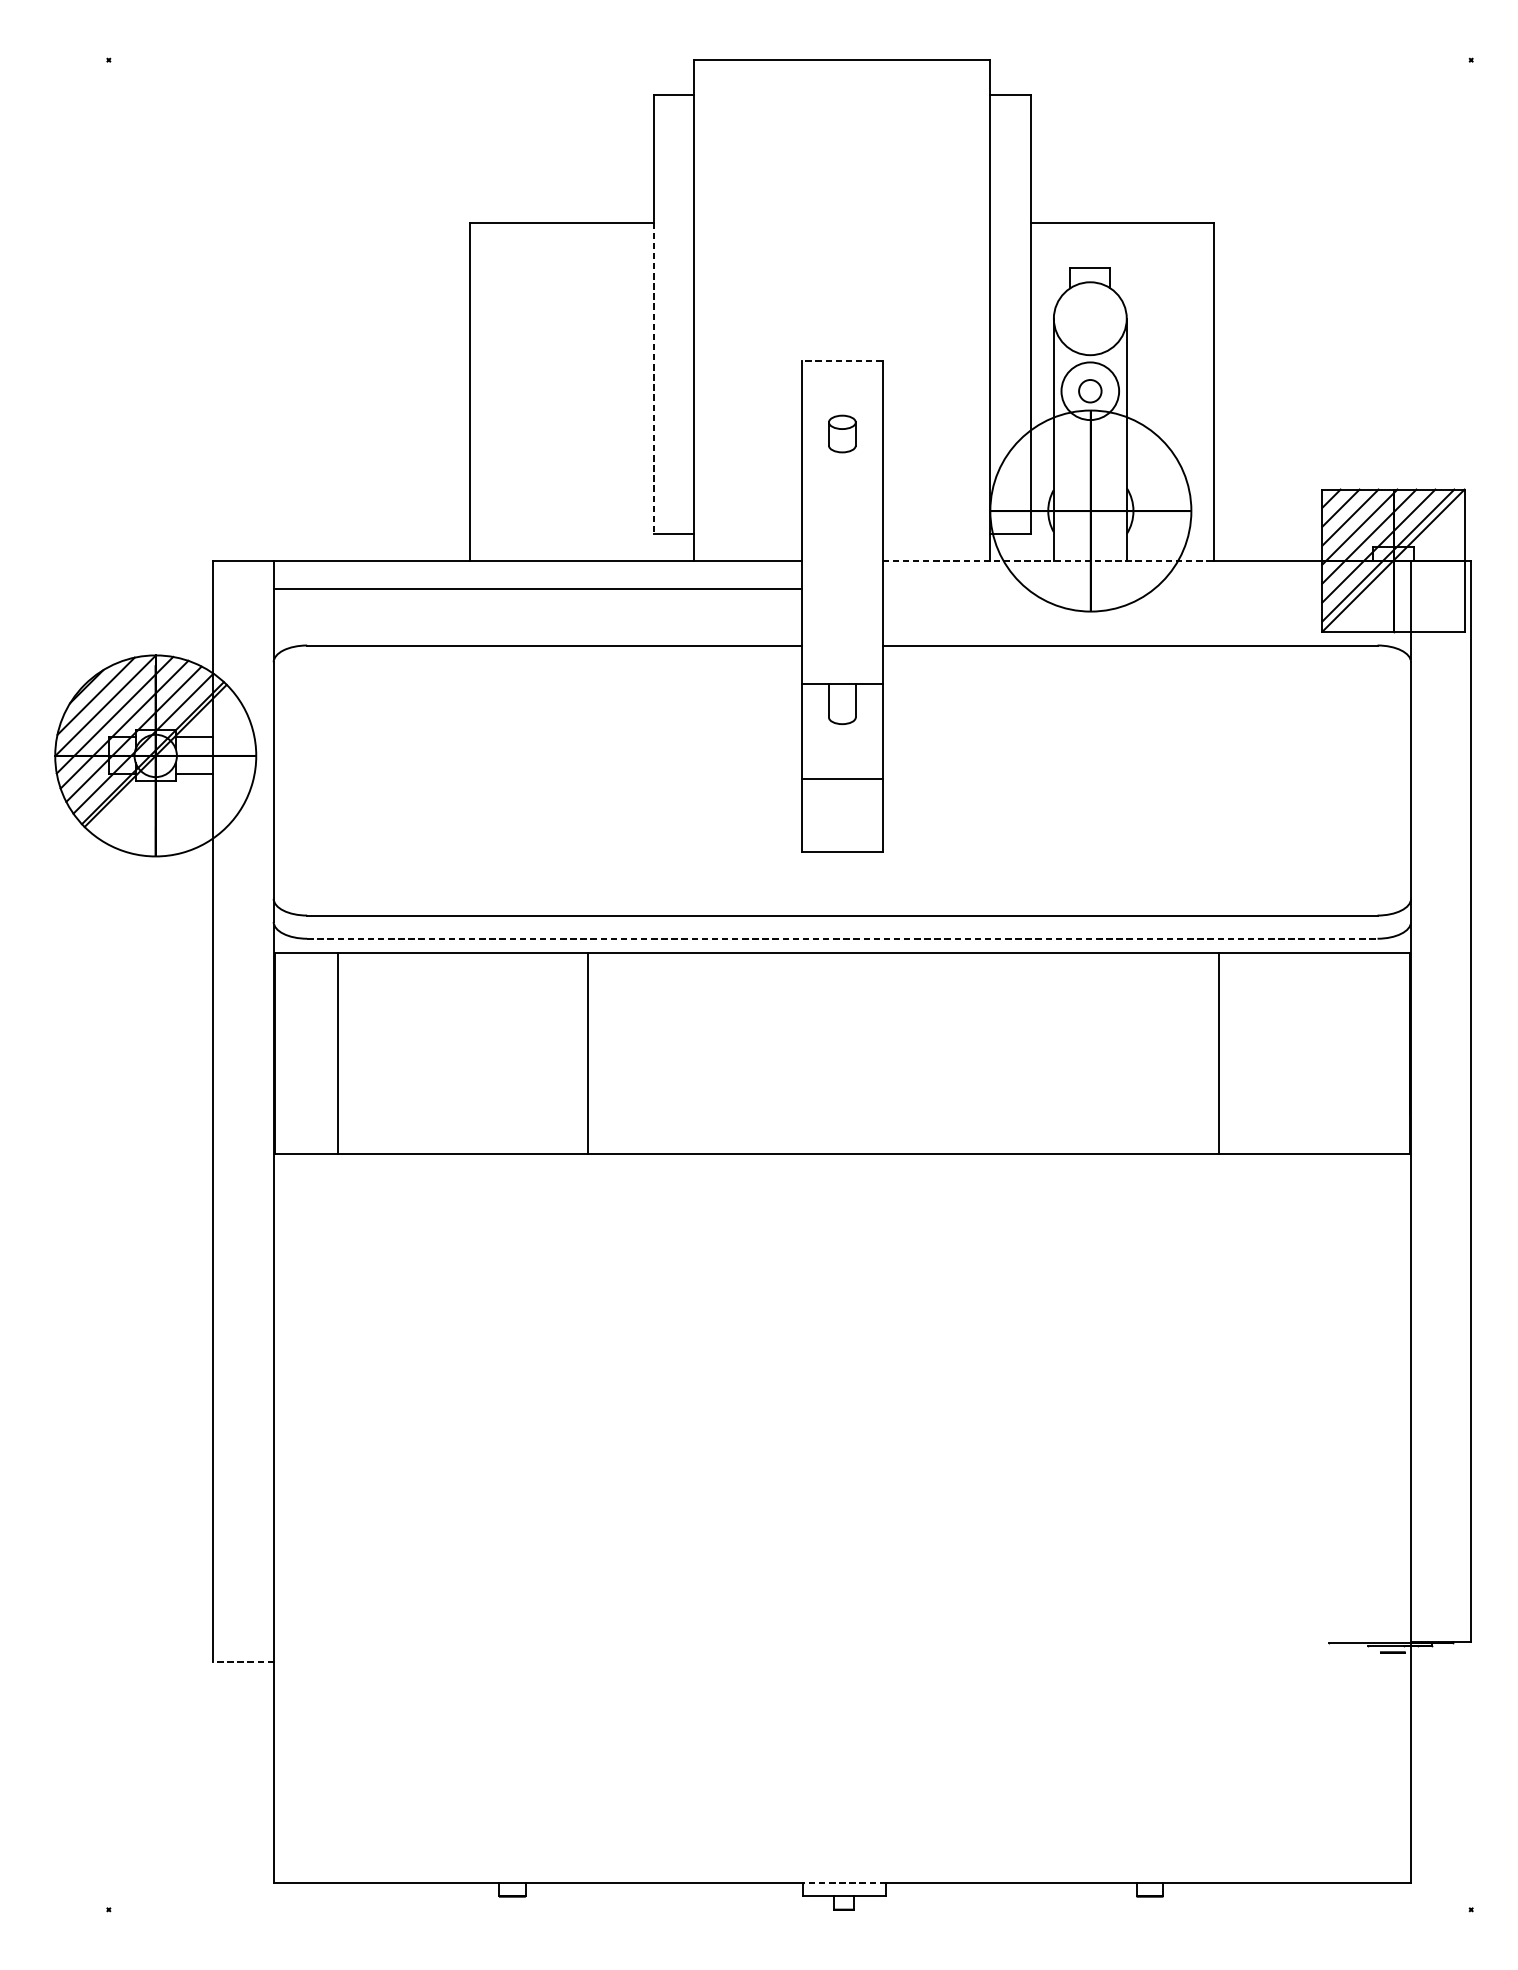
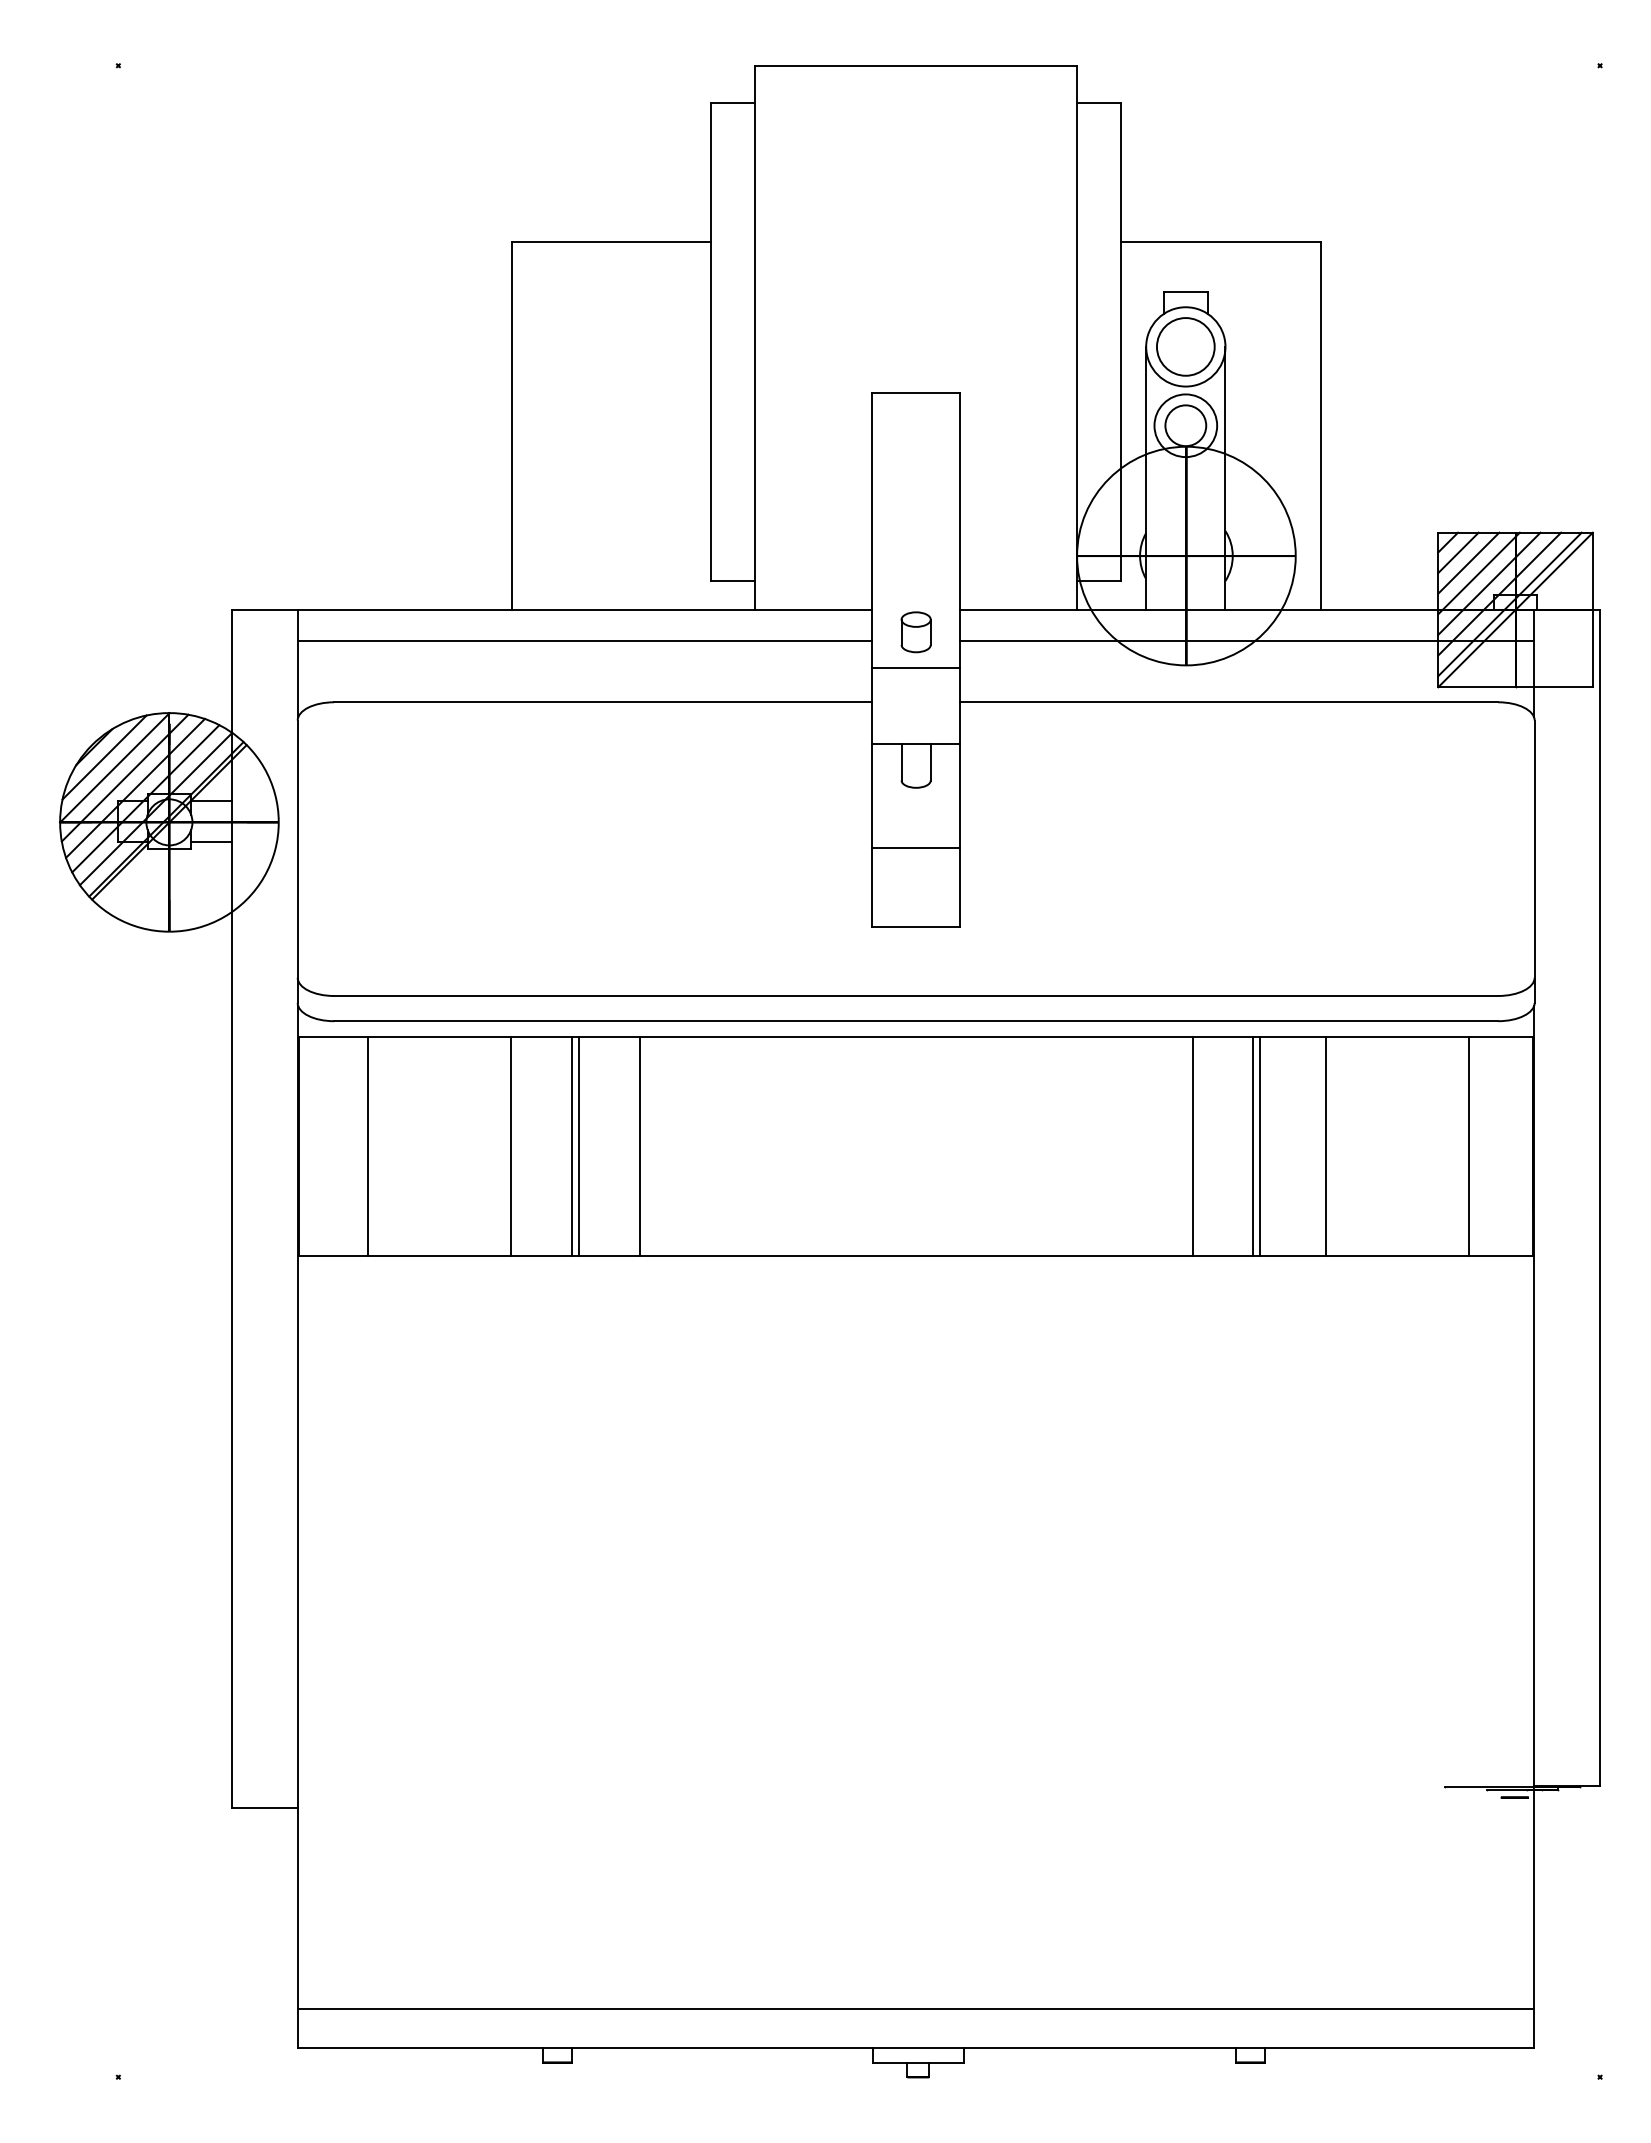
circle: (1090, 318) -> (1185, 346), added
line: (842, 360) -> (916, 392), dashed -> solid
line: (653, 379) -> (710, 412), dashed -> solid
circle: (1090, 391) -> (1185, 425), size x1.67
part: (841, 434) -> (915, 632), moved
line: (1048, 561) -> (1140, 610), dashed -> solid
line: (1146, 588) -> (1246, 640), added
line: (841, 614) -> (915, 668), added
line: (842, 939) -> (916, 1021), dashed -> solid
line: (470, 1053) -> (511, 1145), added
line: (526, 1053) -> (572, 1145), added
line: (532, 1053) -> (579, 1145), added
line: (1096, 1053) -> (1192, 1145), added
line: (1152, 1053) -> (1253, 1145), added
line: (1158, 1053) -> (1260, 1145), added
line: (1351, 1053) -> (1469, 1145), added
line: (243, 1662) -> (264, 1808), dashed -> solid
line: (842, 1847) -> (916, 2009), added
line: (843, 1883) -> (917, 2048), dashed -> solid

